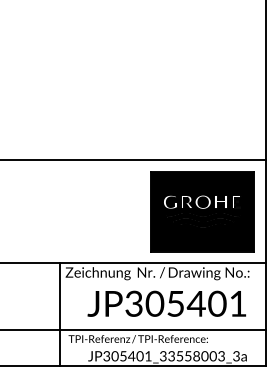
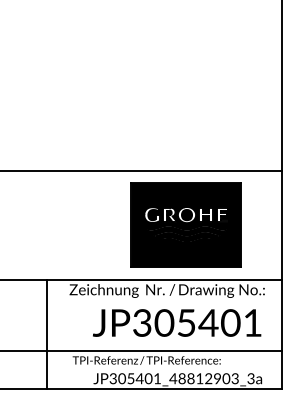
part: (202, 211) -> (186, 224), moved
line: (60, 314) -> (47, 334), moved
text: (183, 356) -> (194, 378), JP305401_33558003_3a -> JP305401_48812903_3a

